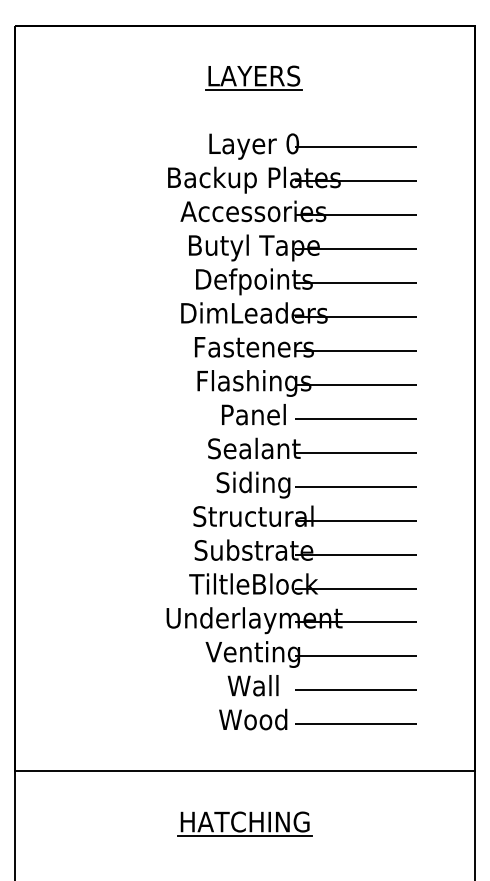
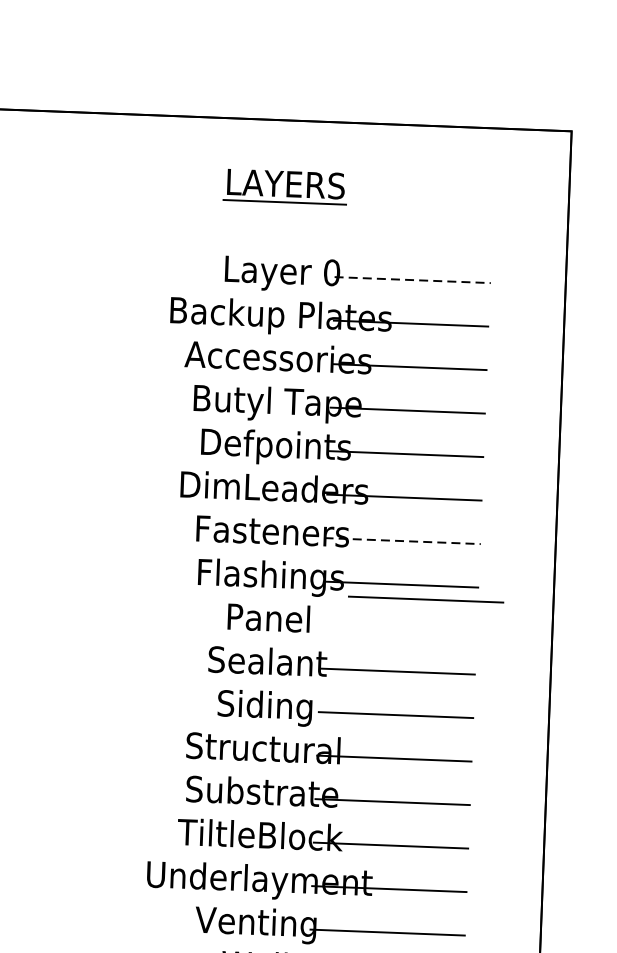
line: (355, 147) -> (412, 280), solid -> dashed
line: (355, 350) -> (402, 540), solid -> dashed
line: (355, 418) -> (425, 599), moved

